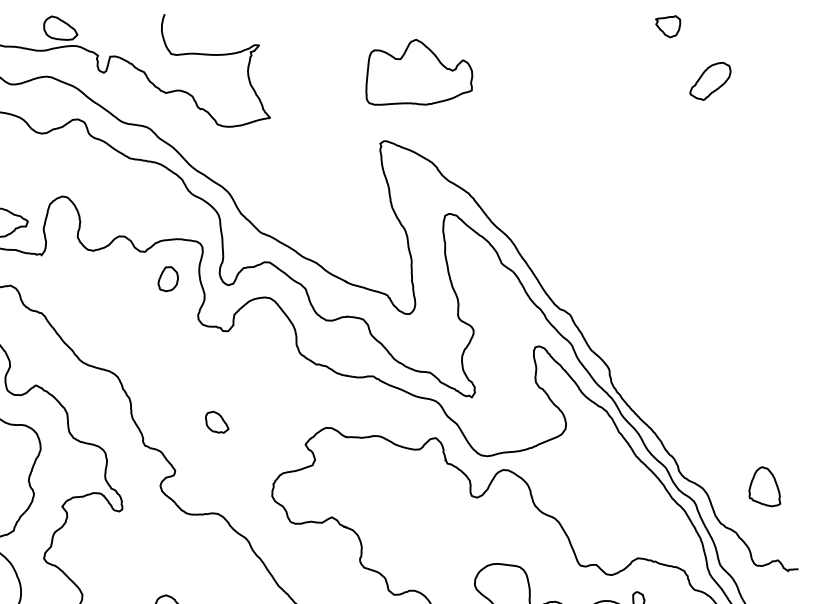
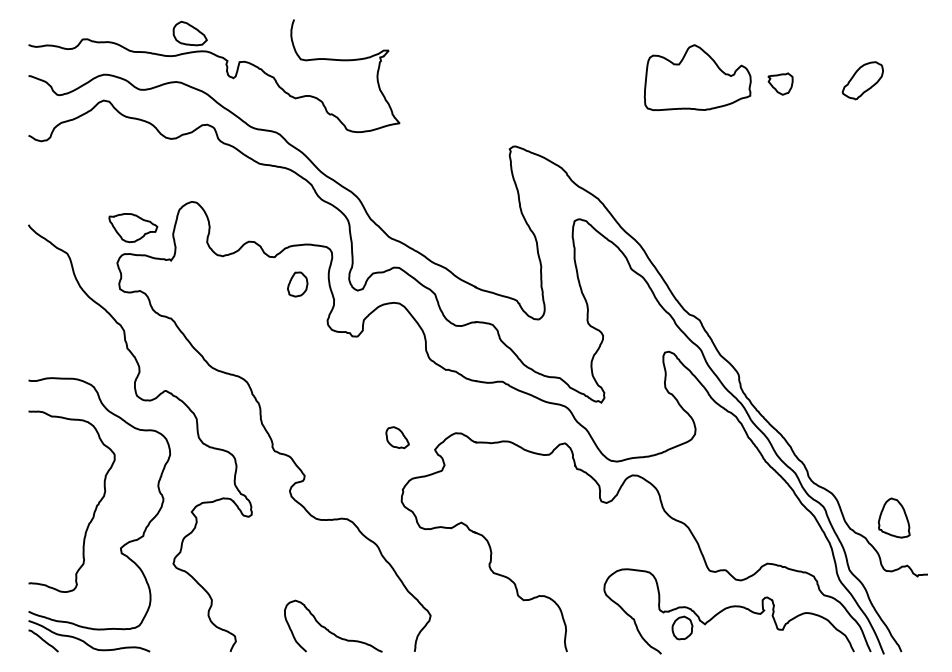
part: (668, 26) -> (780, 83), moved
part: (419, 72) -> (697, 77), moved
part: (710, 81) -> (862, 80), moved
part: (217, 422) -> (397, 437), moved
part: (764, 486) -> (893, 517), moved

